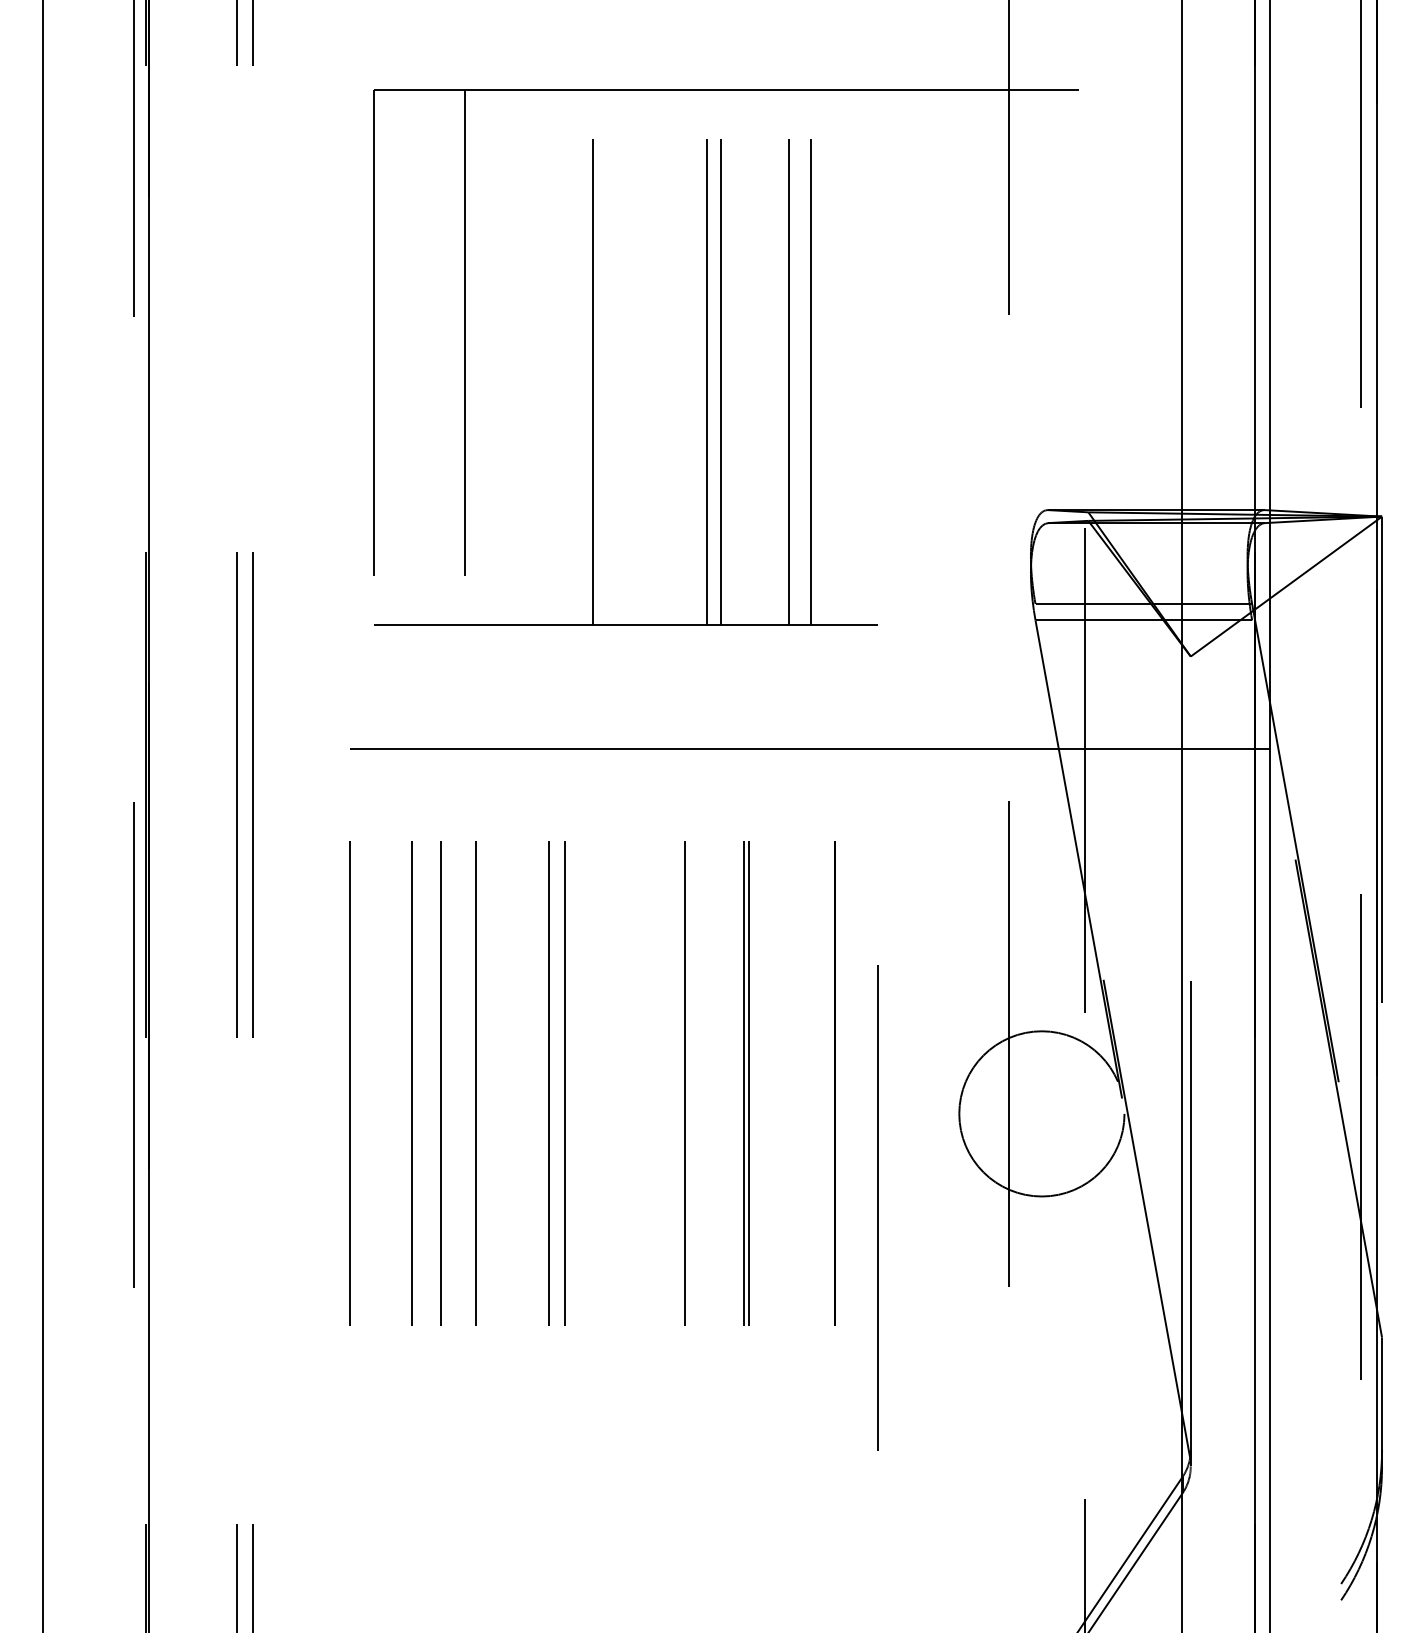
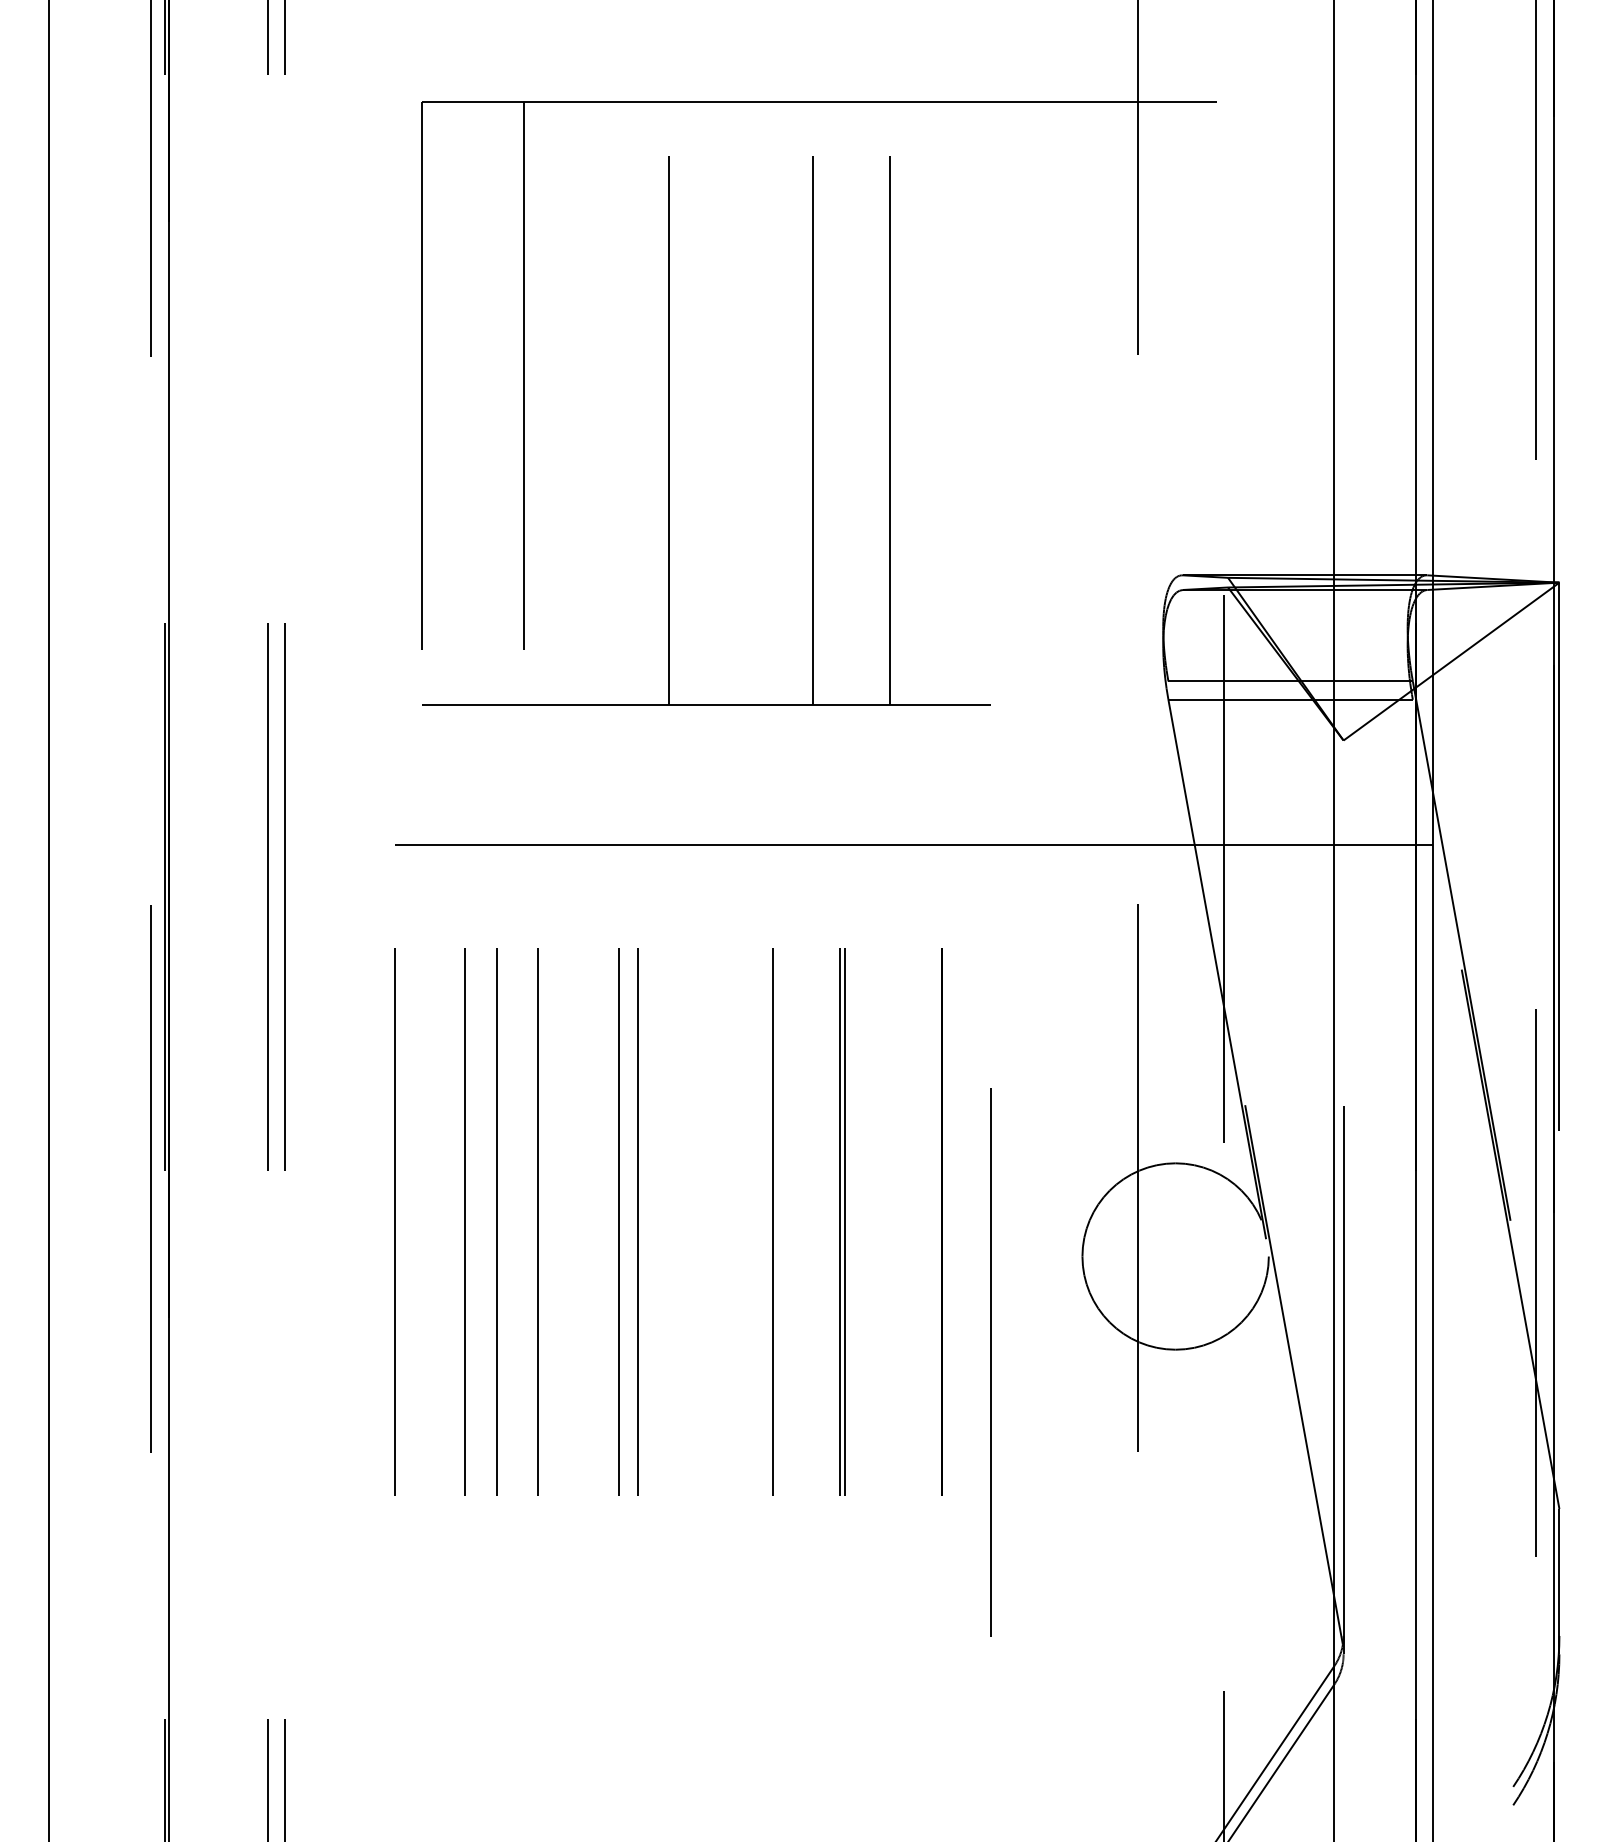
line: (707, 357) -> (798, 403), removed
line: (811, 357) -> (915, 403), removed

